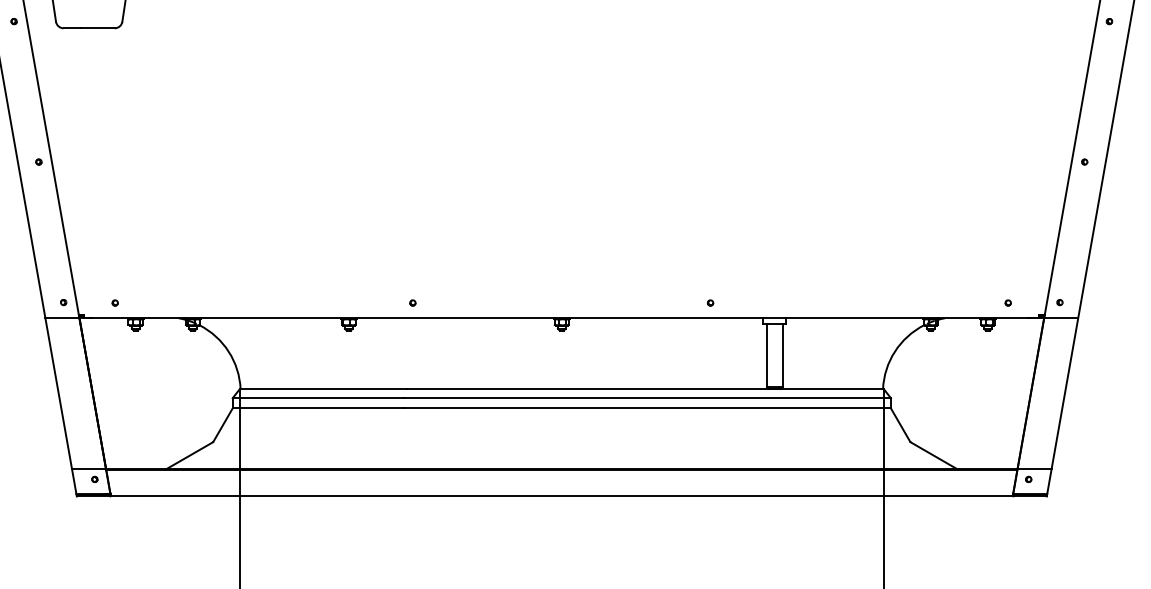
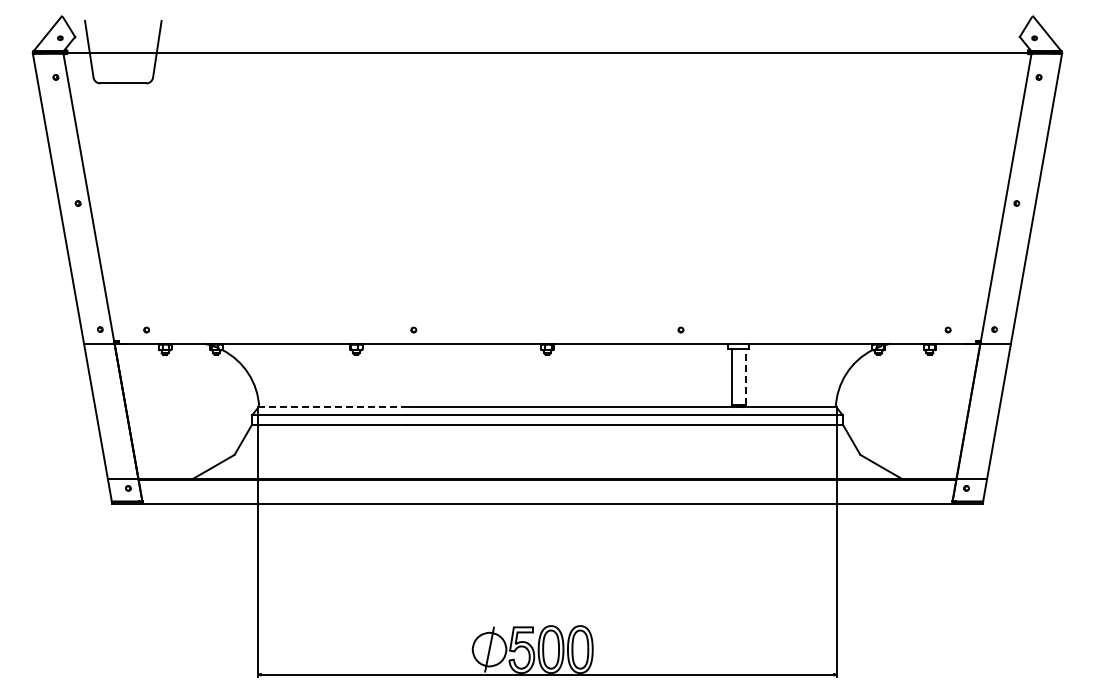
line: (782, 354) -> (745, 376), solid -> dashed
line: (324, 389) -> (334, 407), solid -> dashed

